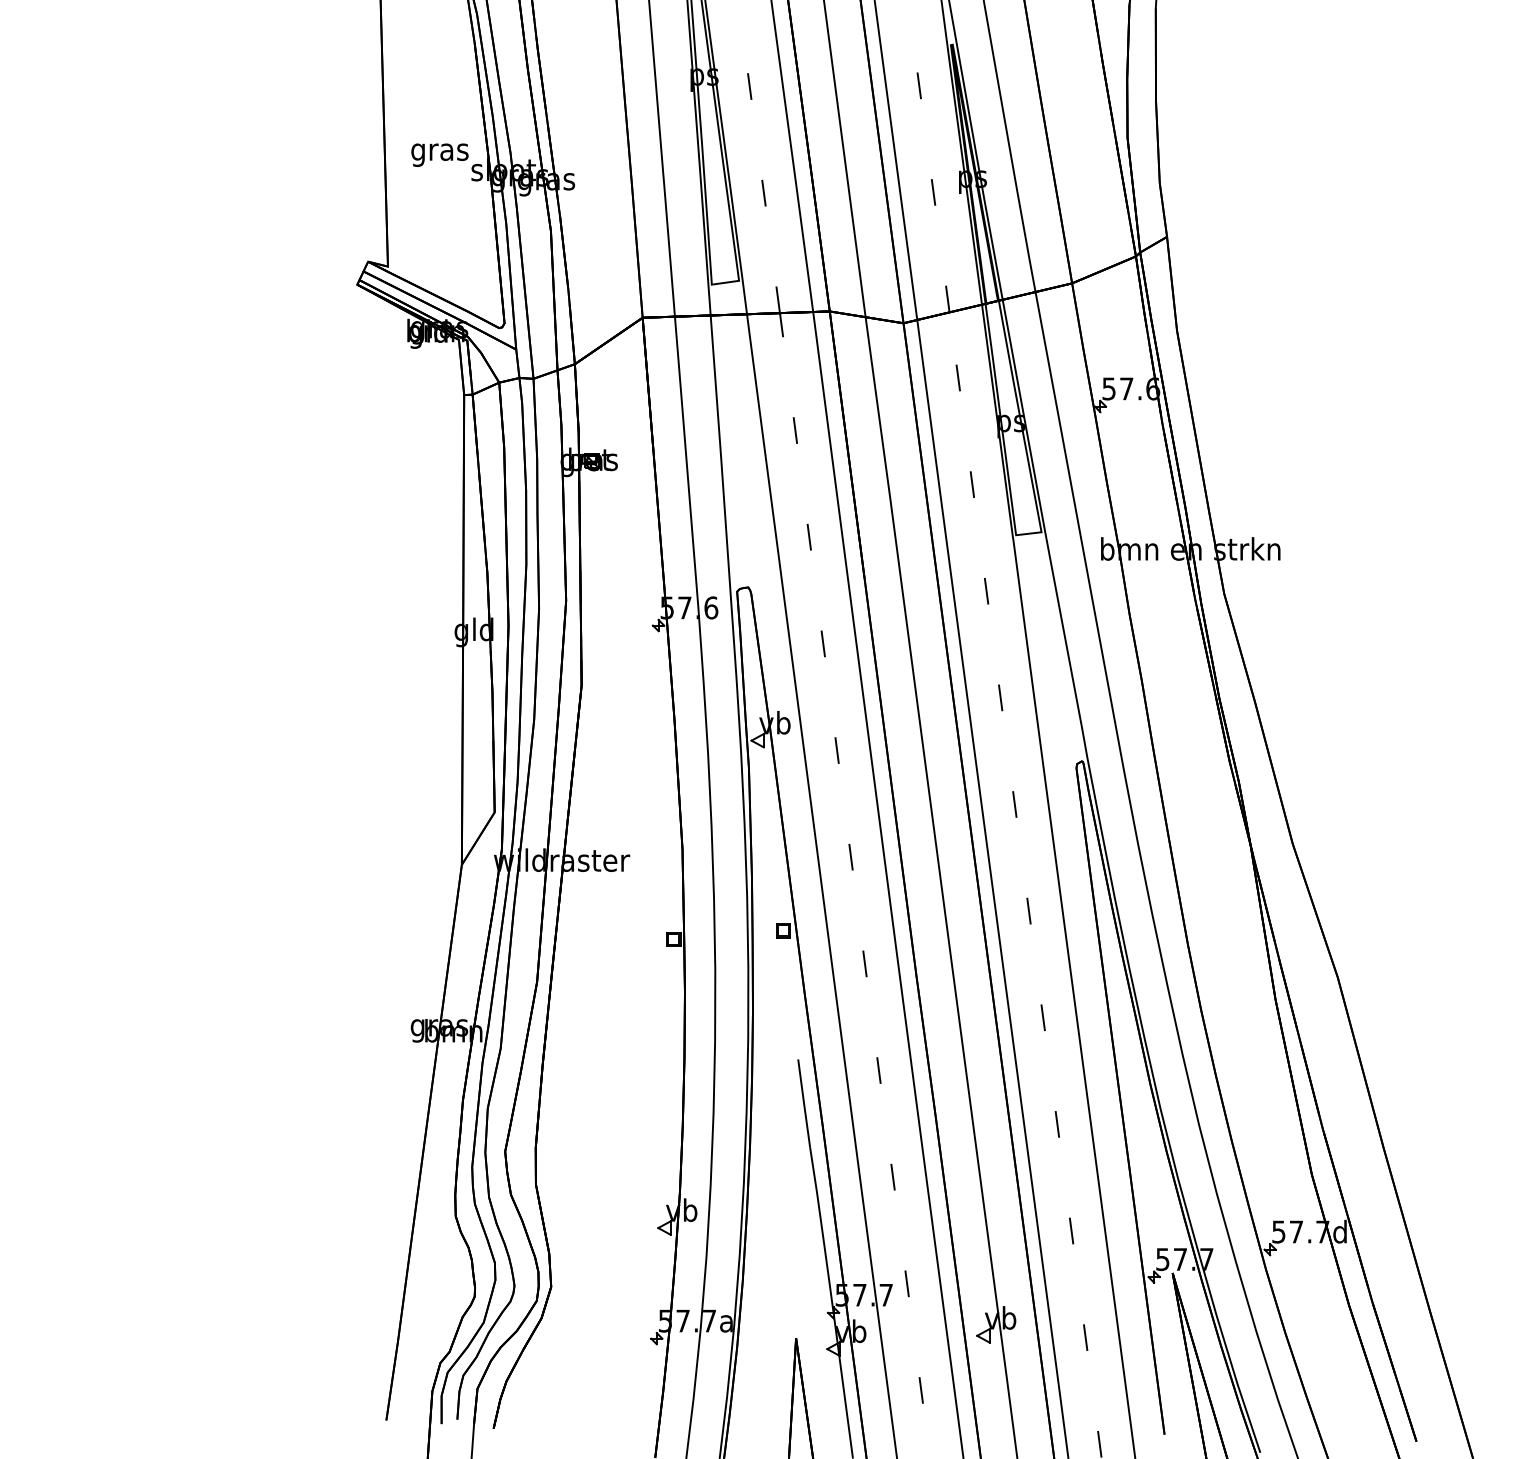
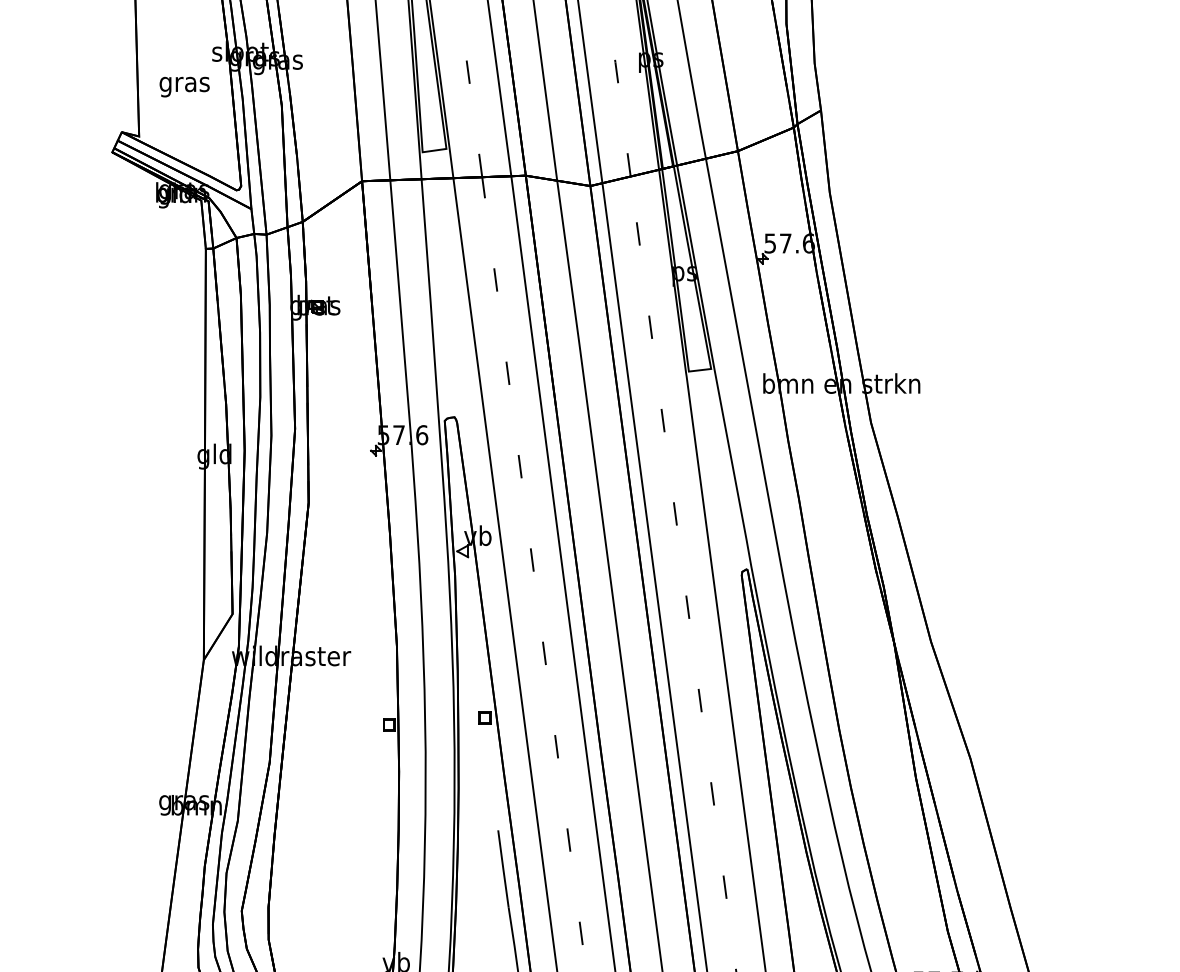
text: (439, 154) -> (184, 86), moved

